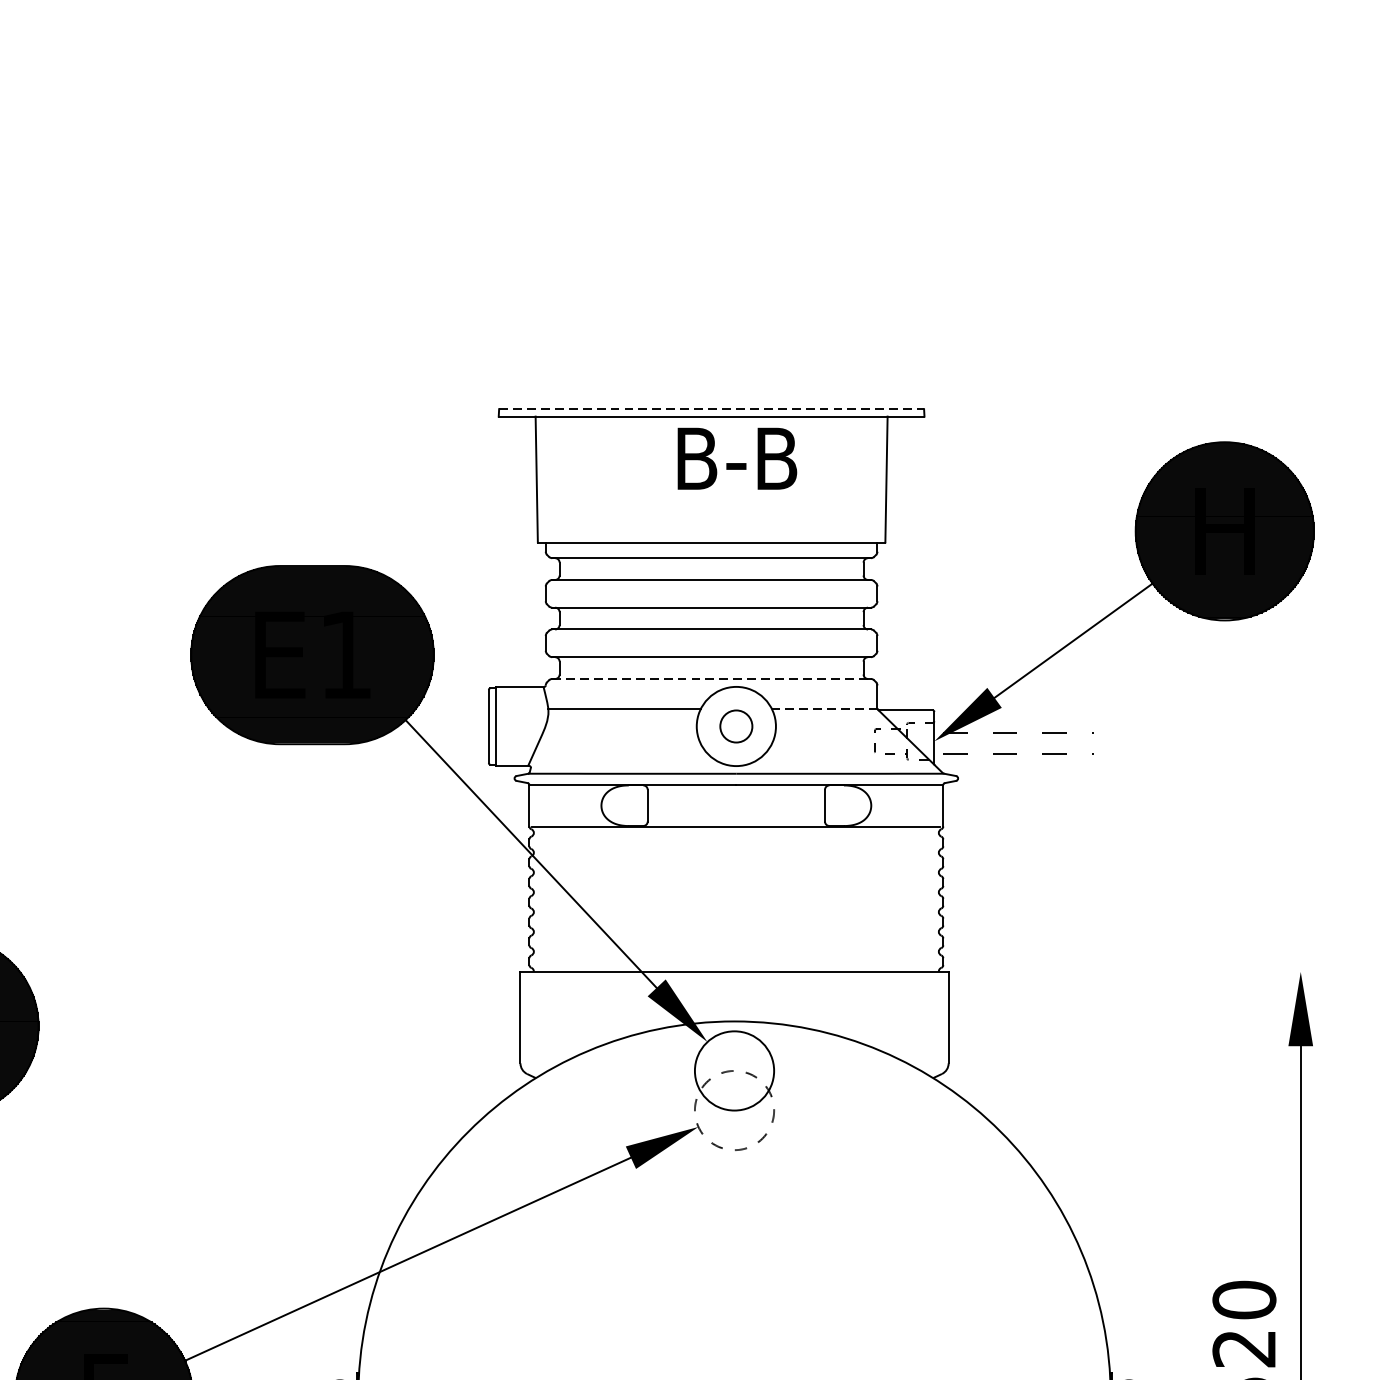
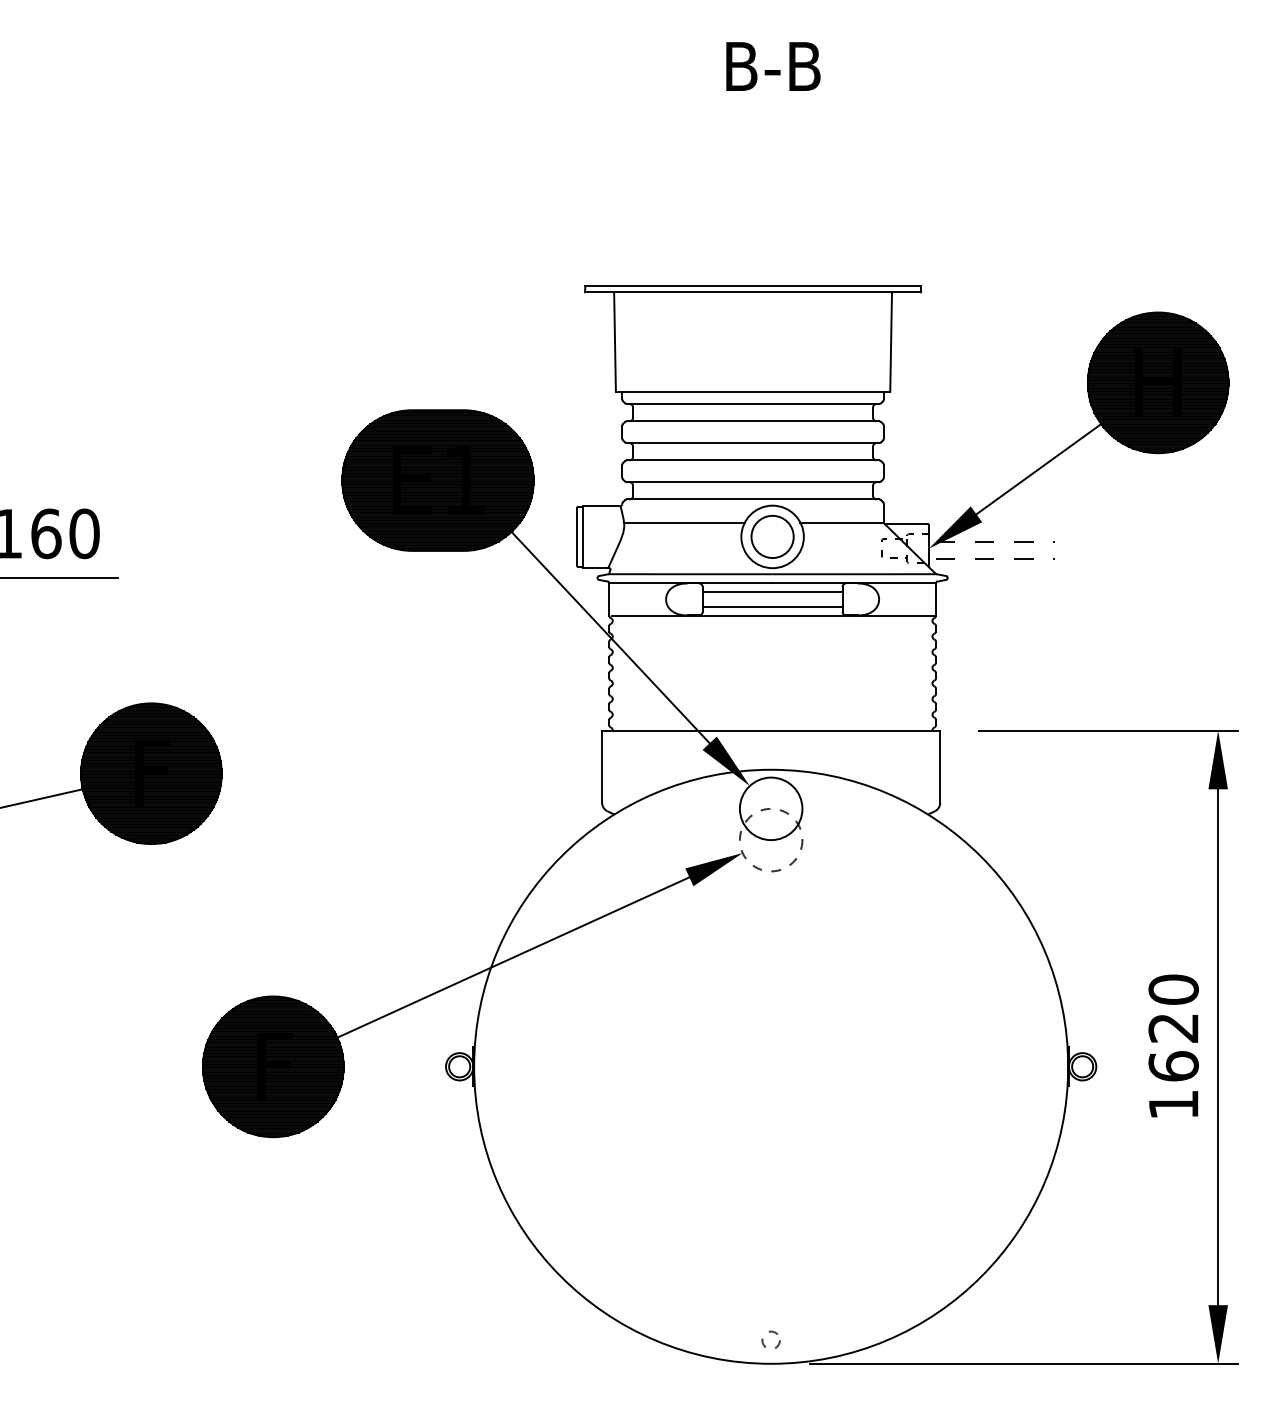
line: (712, 409) -> (753, 286), dashed -> solid
text: (737, 458) -> (773, 66), moved
line: (712, 679) -> (753, 499), dashed -> solid
line: (824, 708) -> (842, 522), dashed -> solid
circle: (736, 725) -> (772, 536), size x1.67
line: (736, 795) -> (772, 591), added
line: (736, 815) -> (772, 607), added
line: (1161, 971) -> (1108, 730), added

